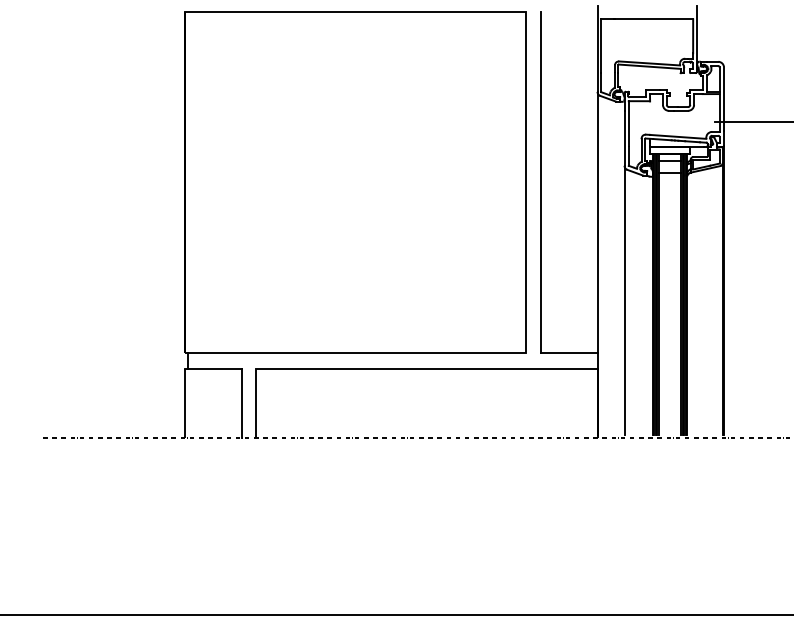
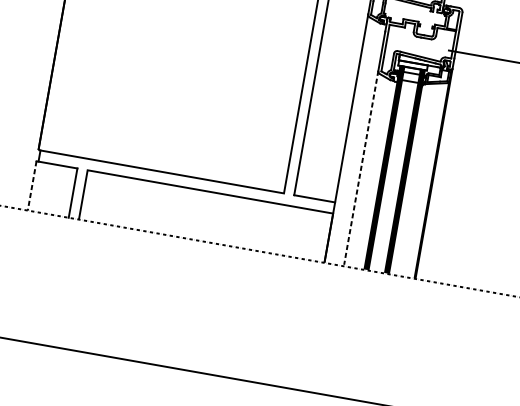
line: (624, 300) -> (361, 167), solid -> dashed
line: (185, 403) -> (32, 186), solid -> dashed

